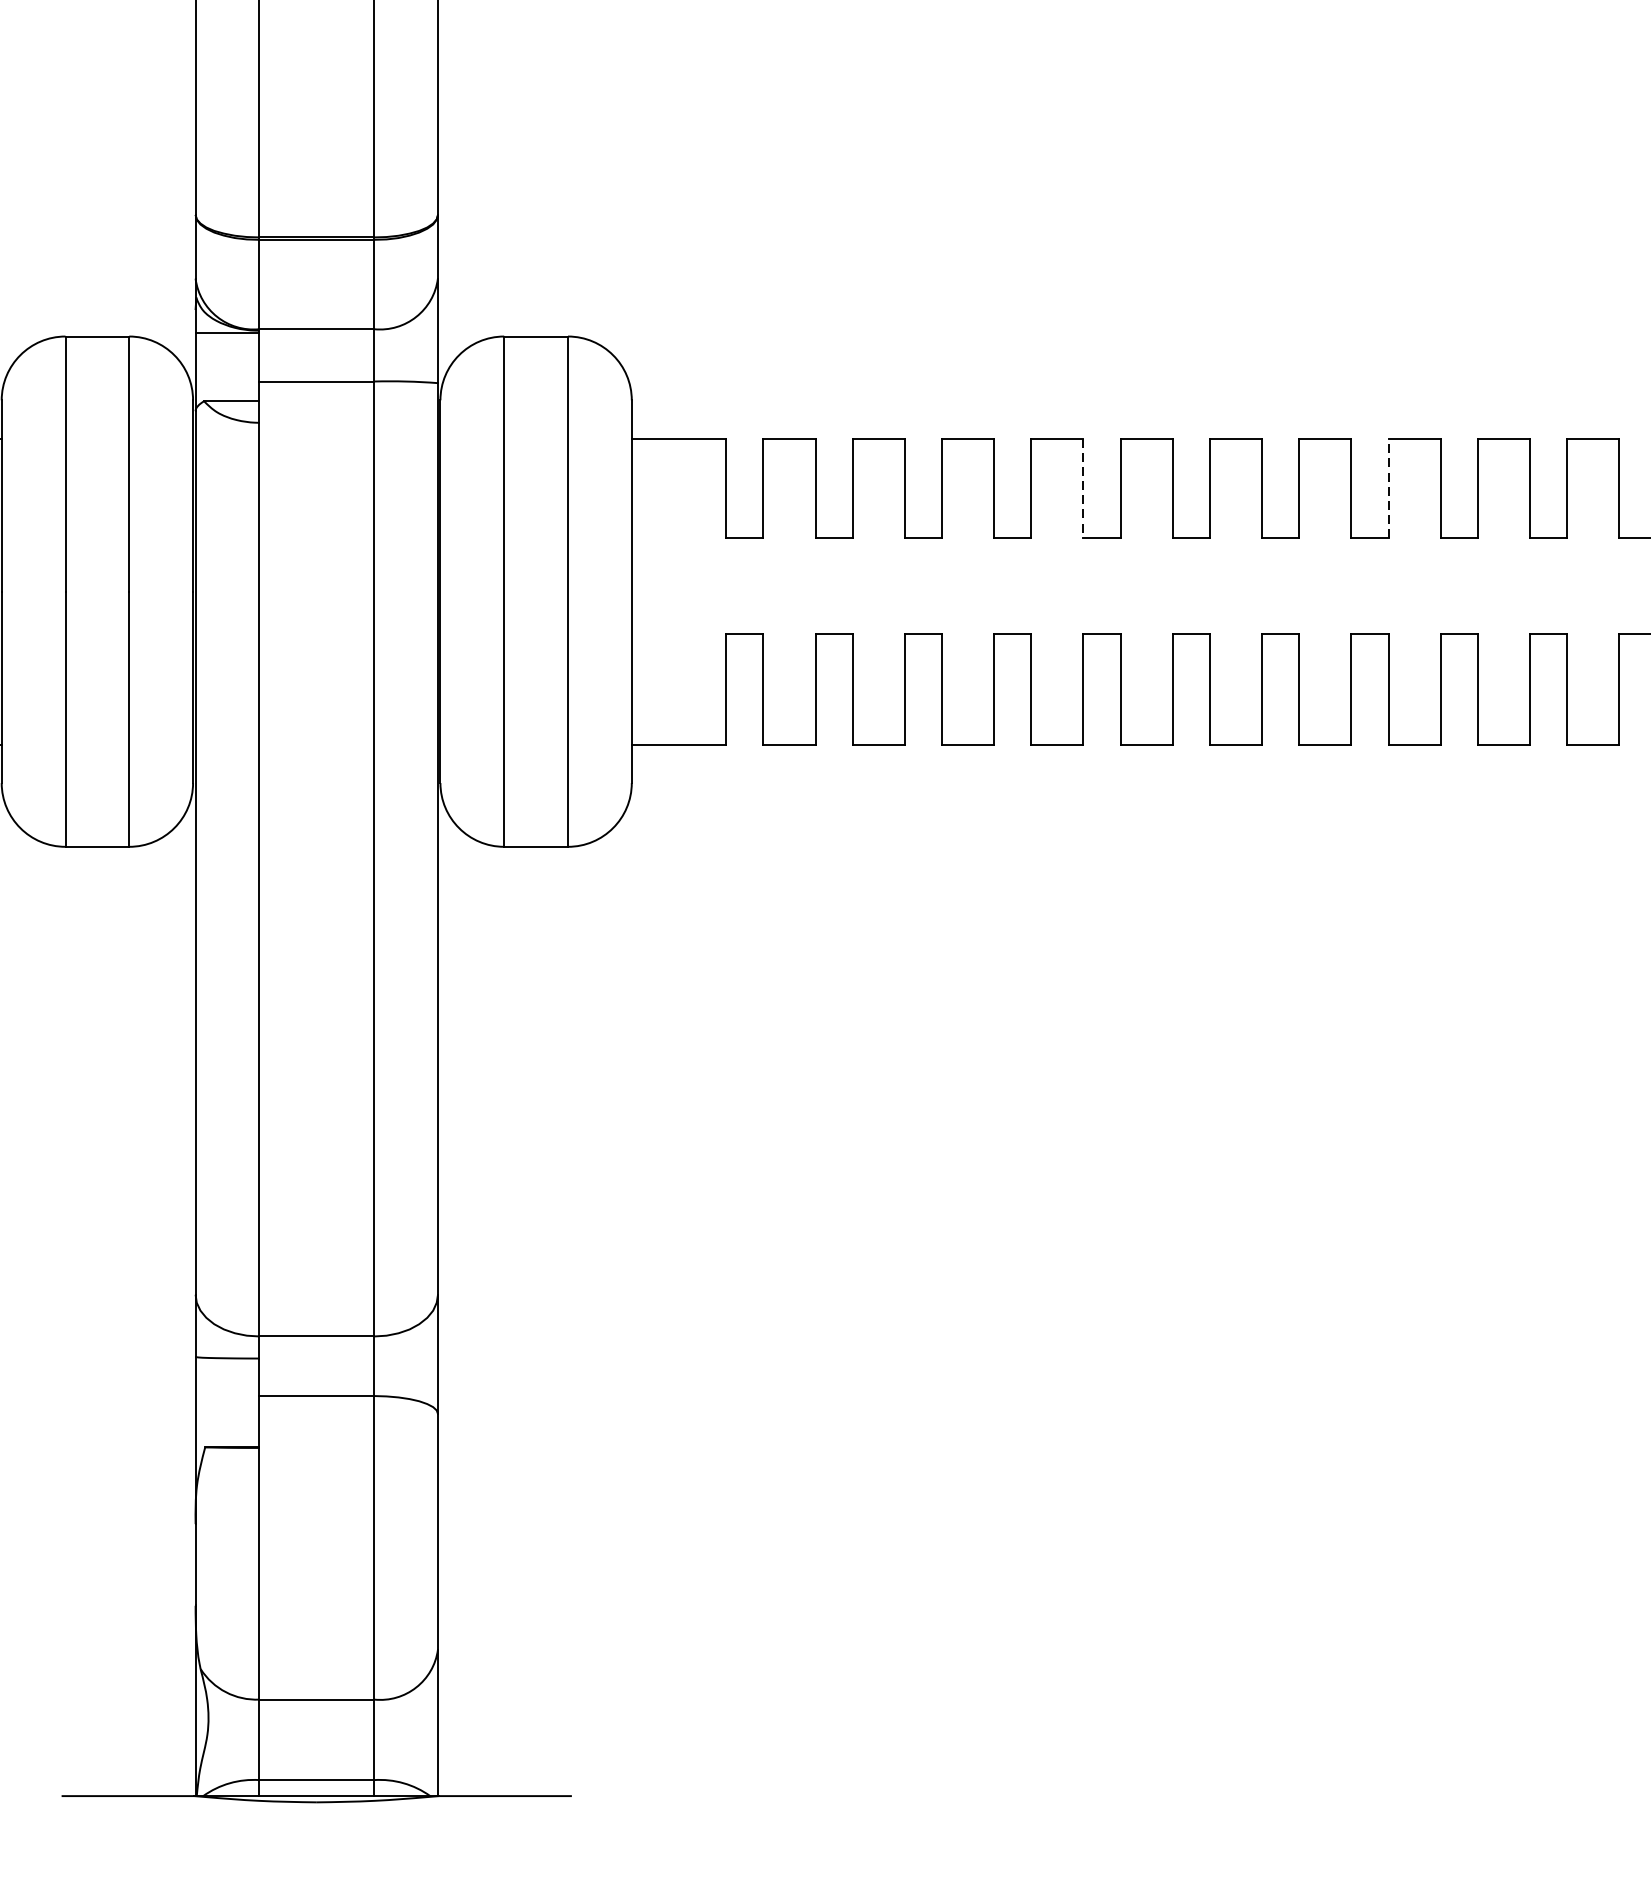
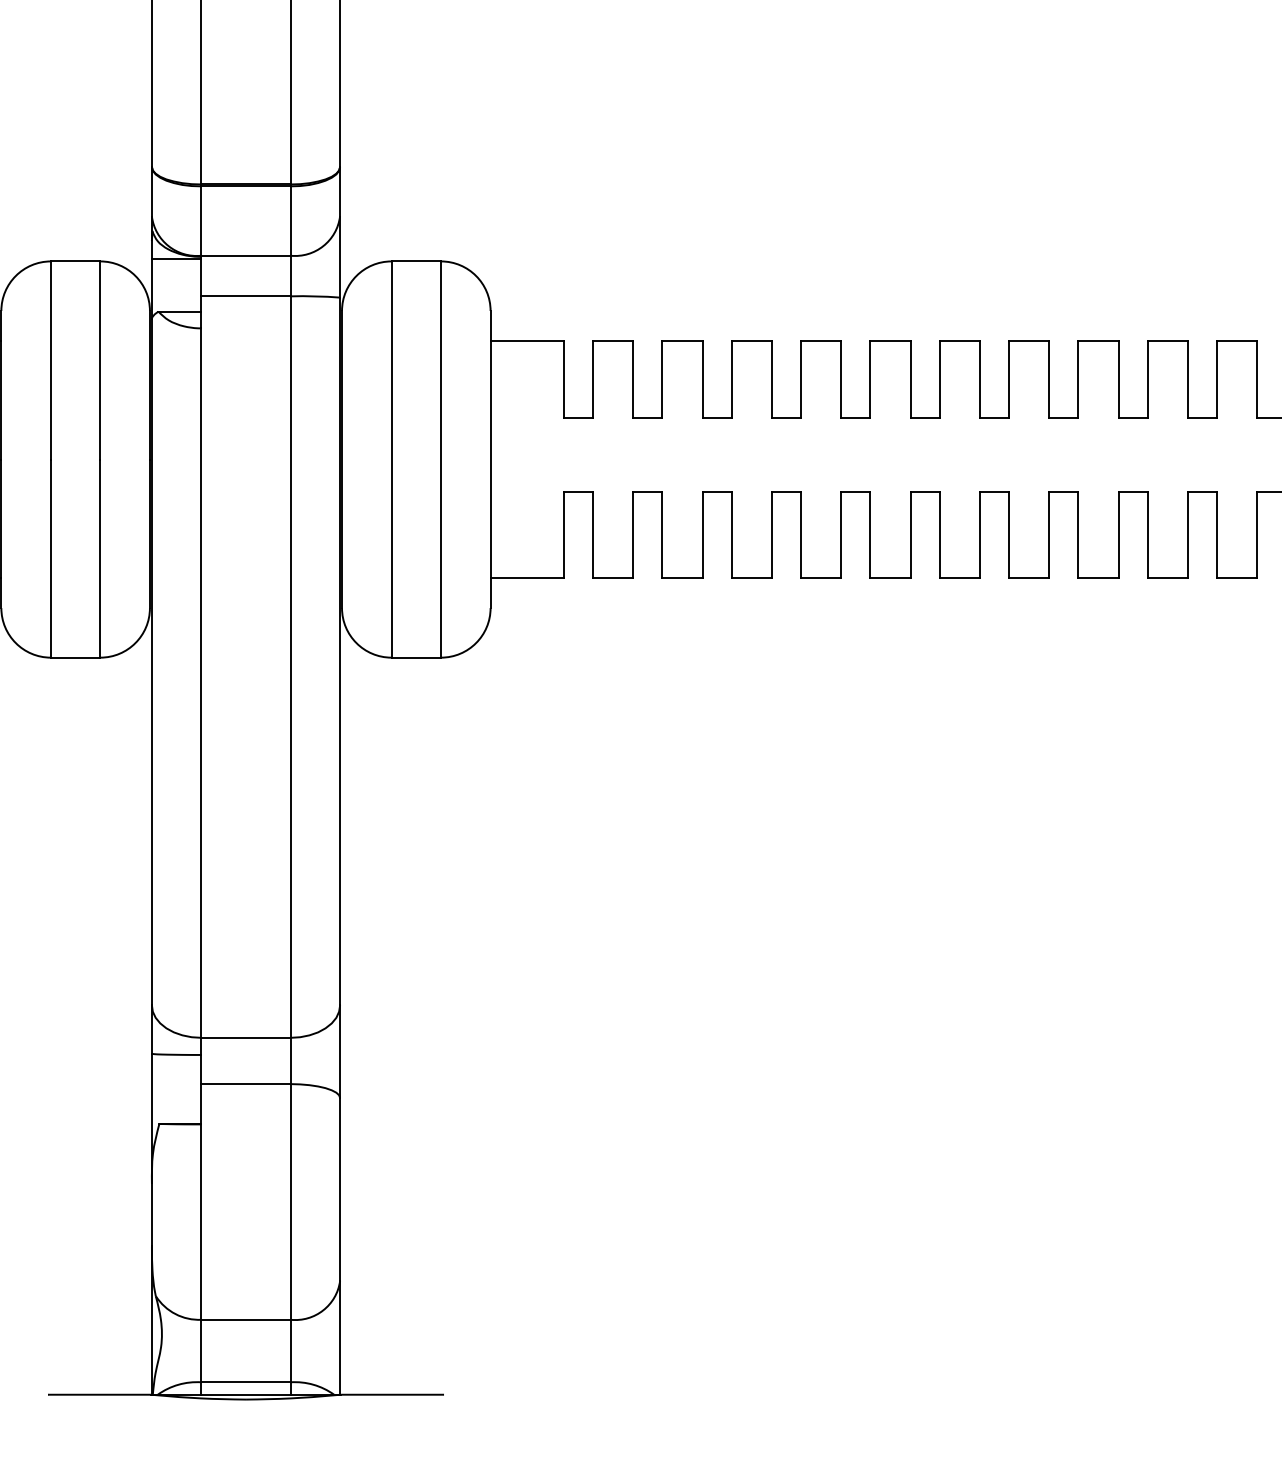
line: (1083, 488) -> (841, 379), dashed -> solid
line: (1388, 488) -> (1078, 379), dashed -> solid

